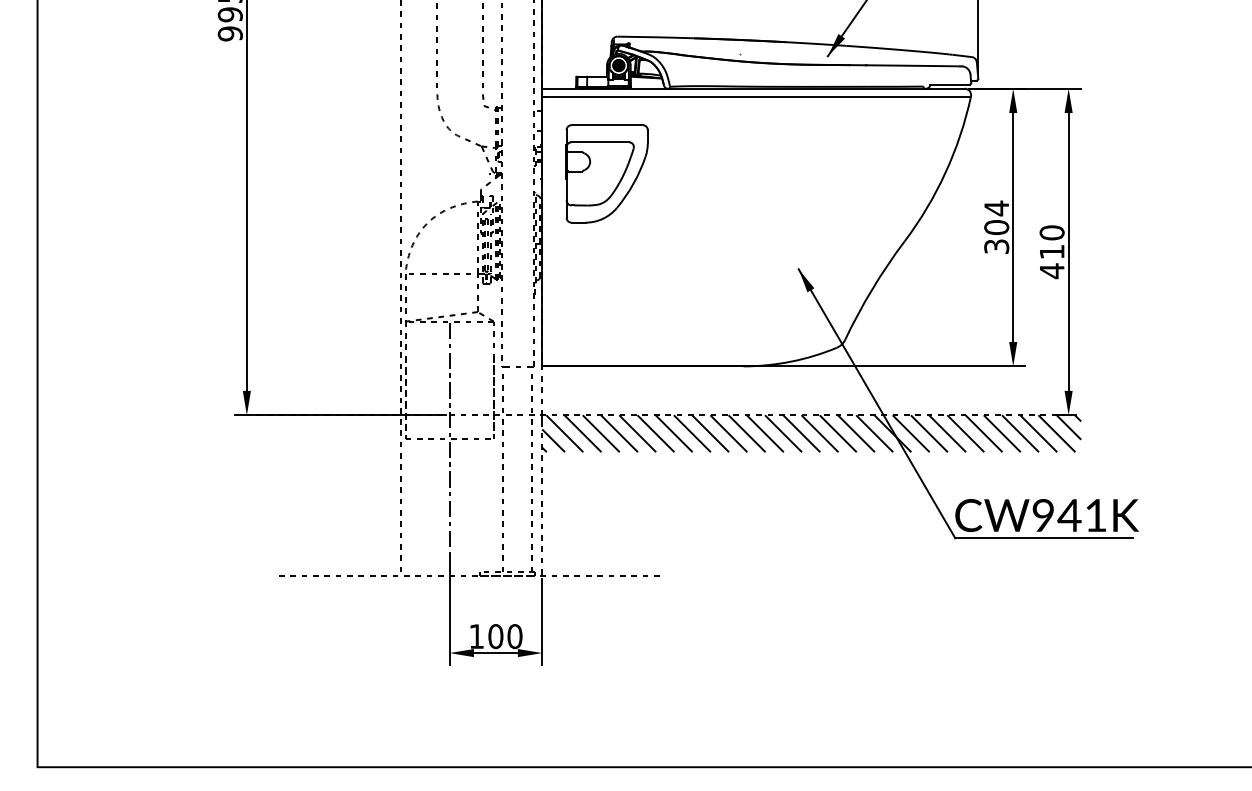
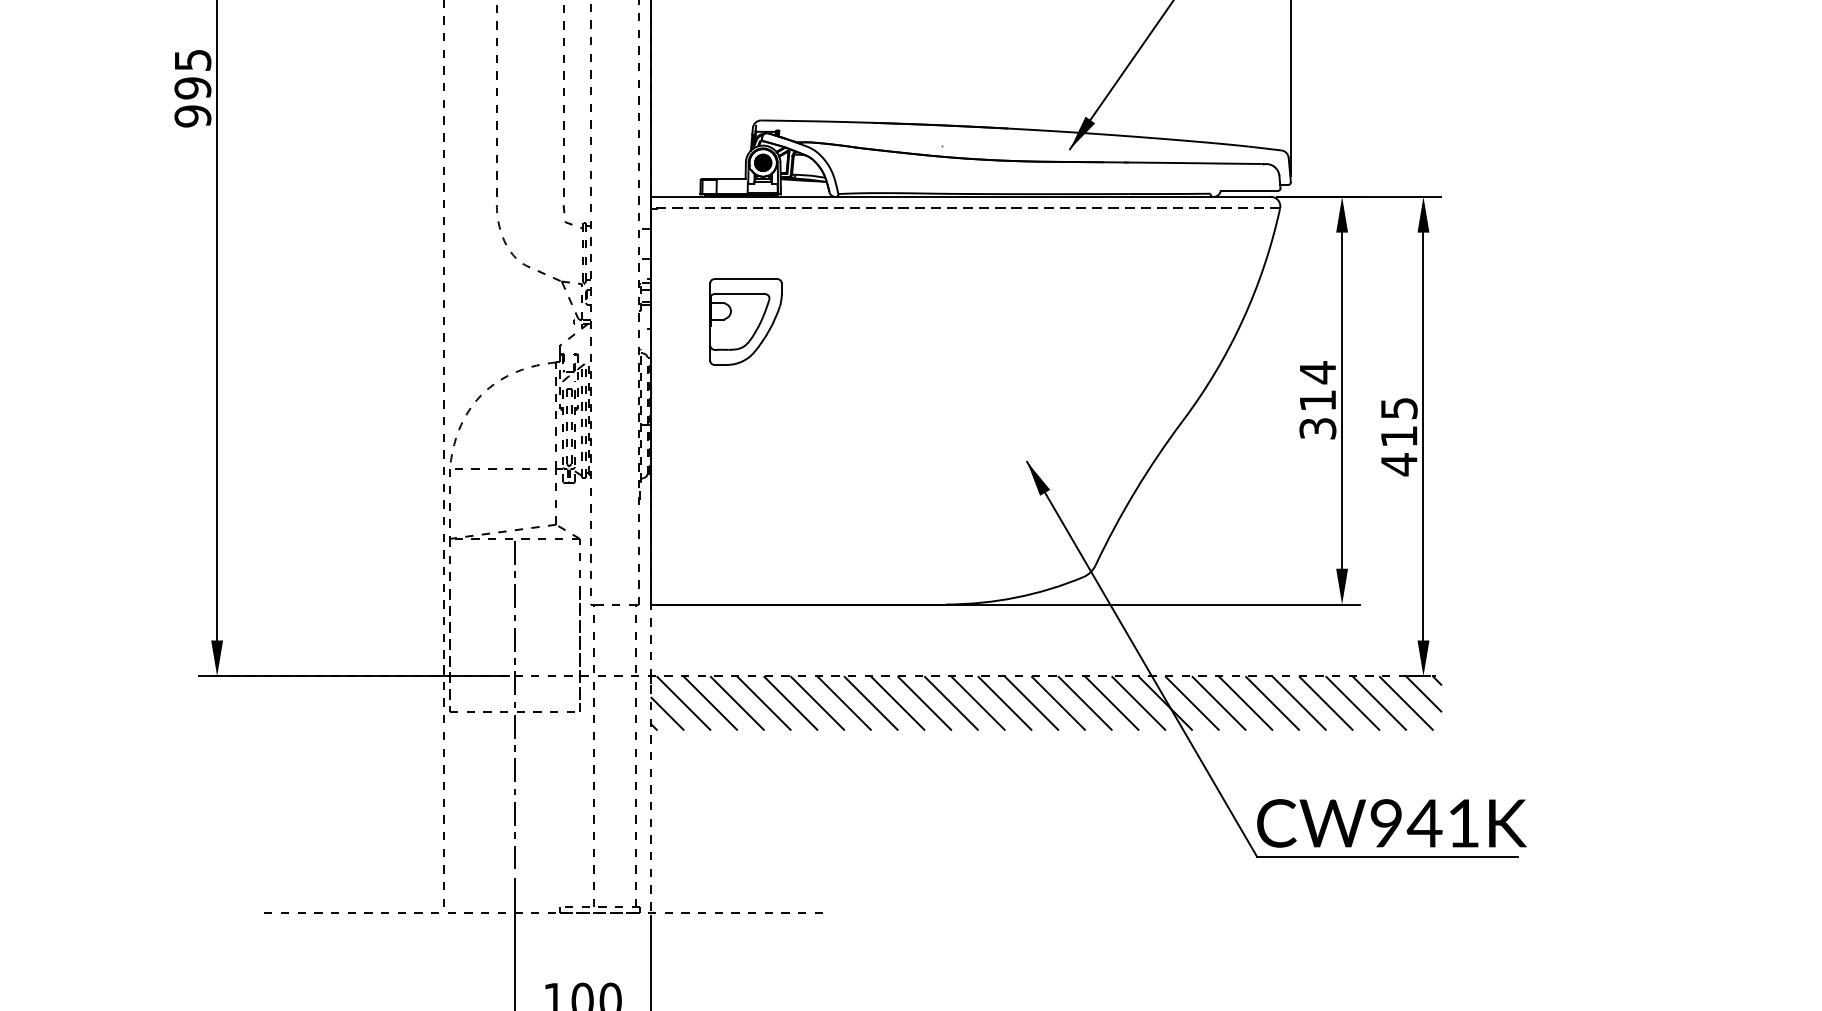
line: (756, 96) -> (965, 208), solid -> dashed
part: (606, 173) -> (745, 321), size x0.6
text: (996, 227) -> (1317, 400), 304 -> 314
text: (1051, 232) -> (1398, 407), 410 -> 415

